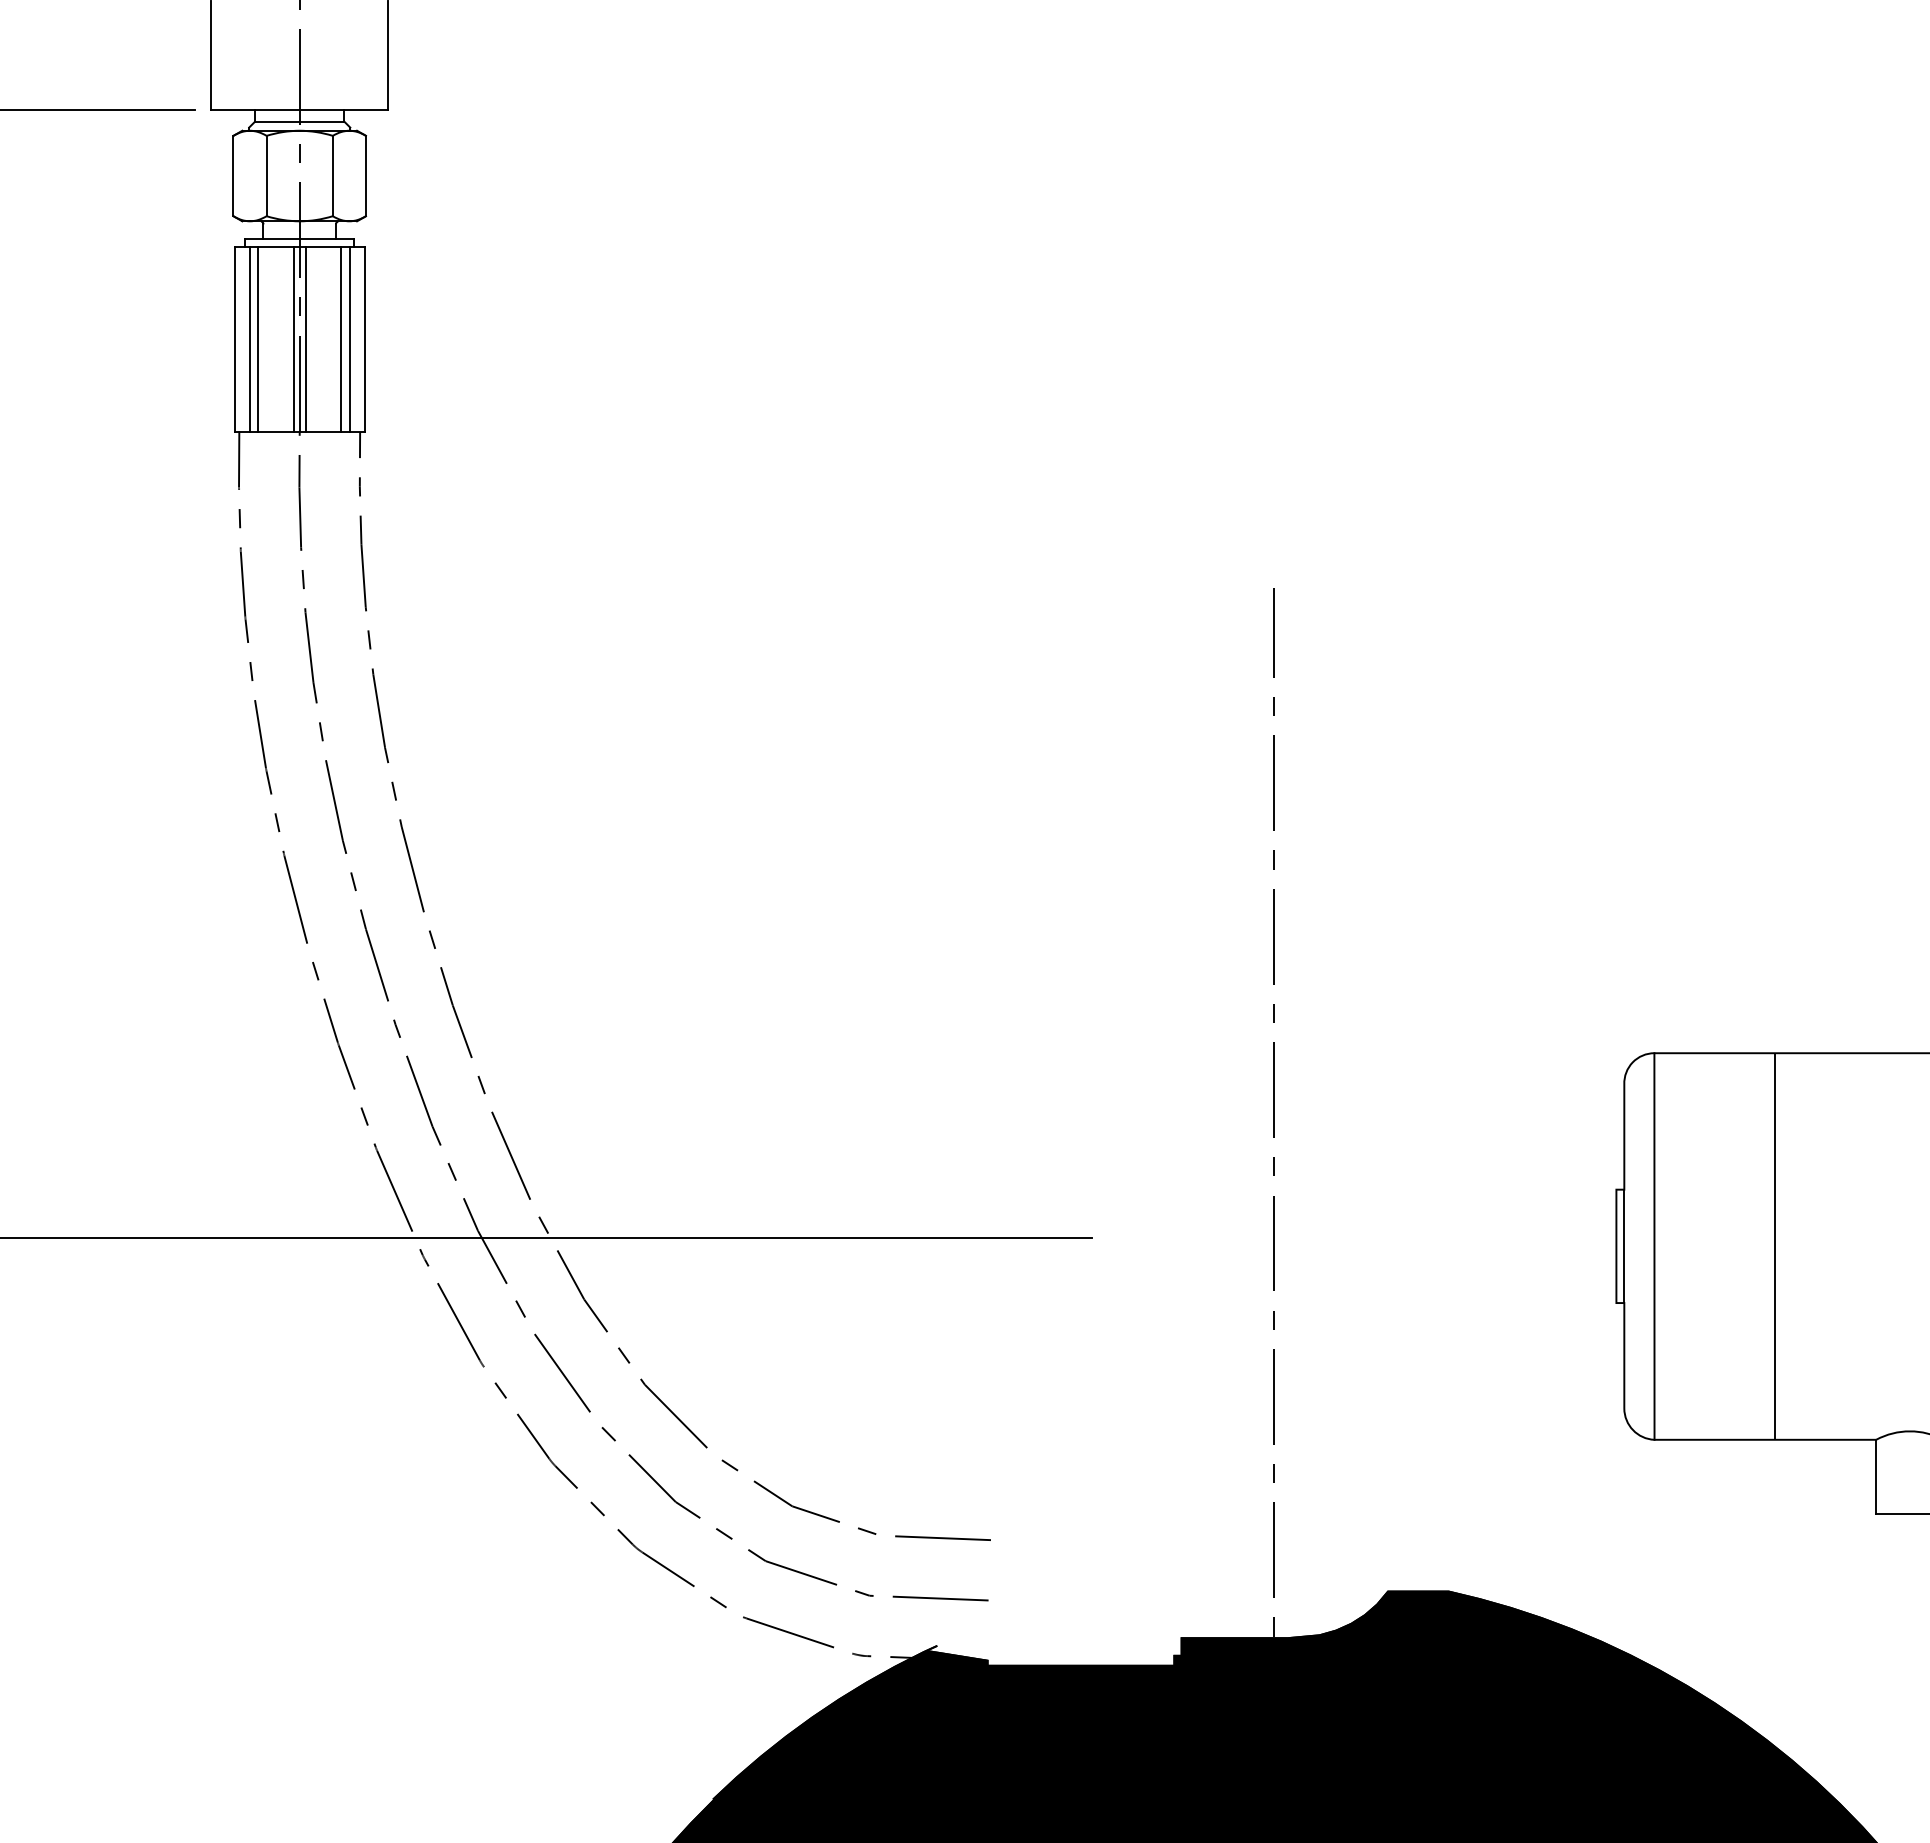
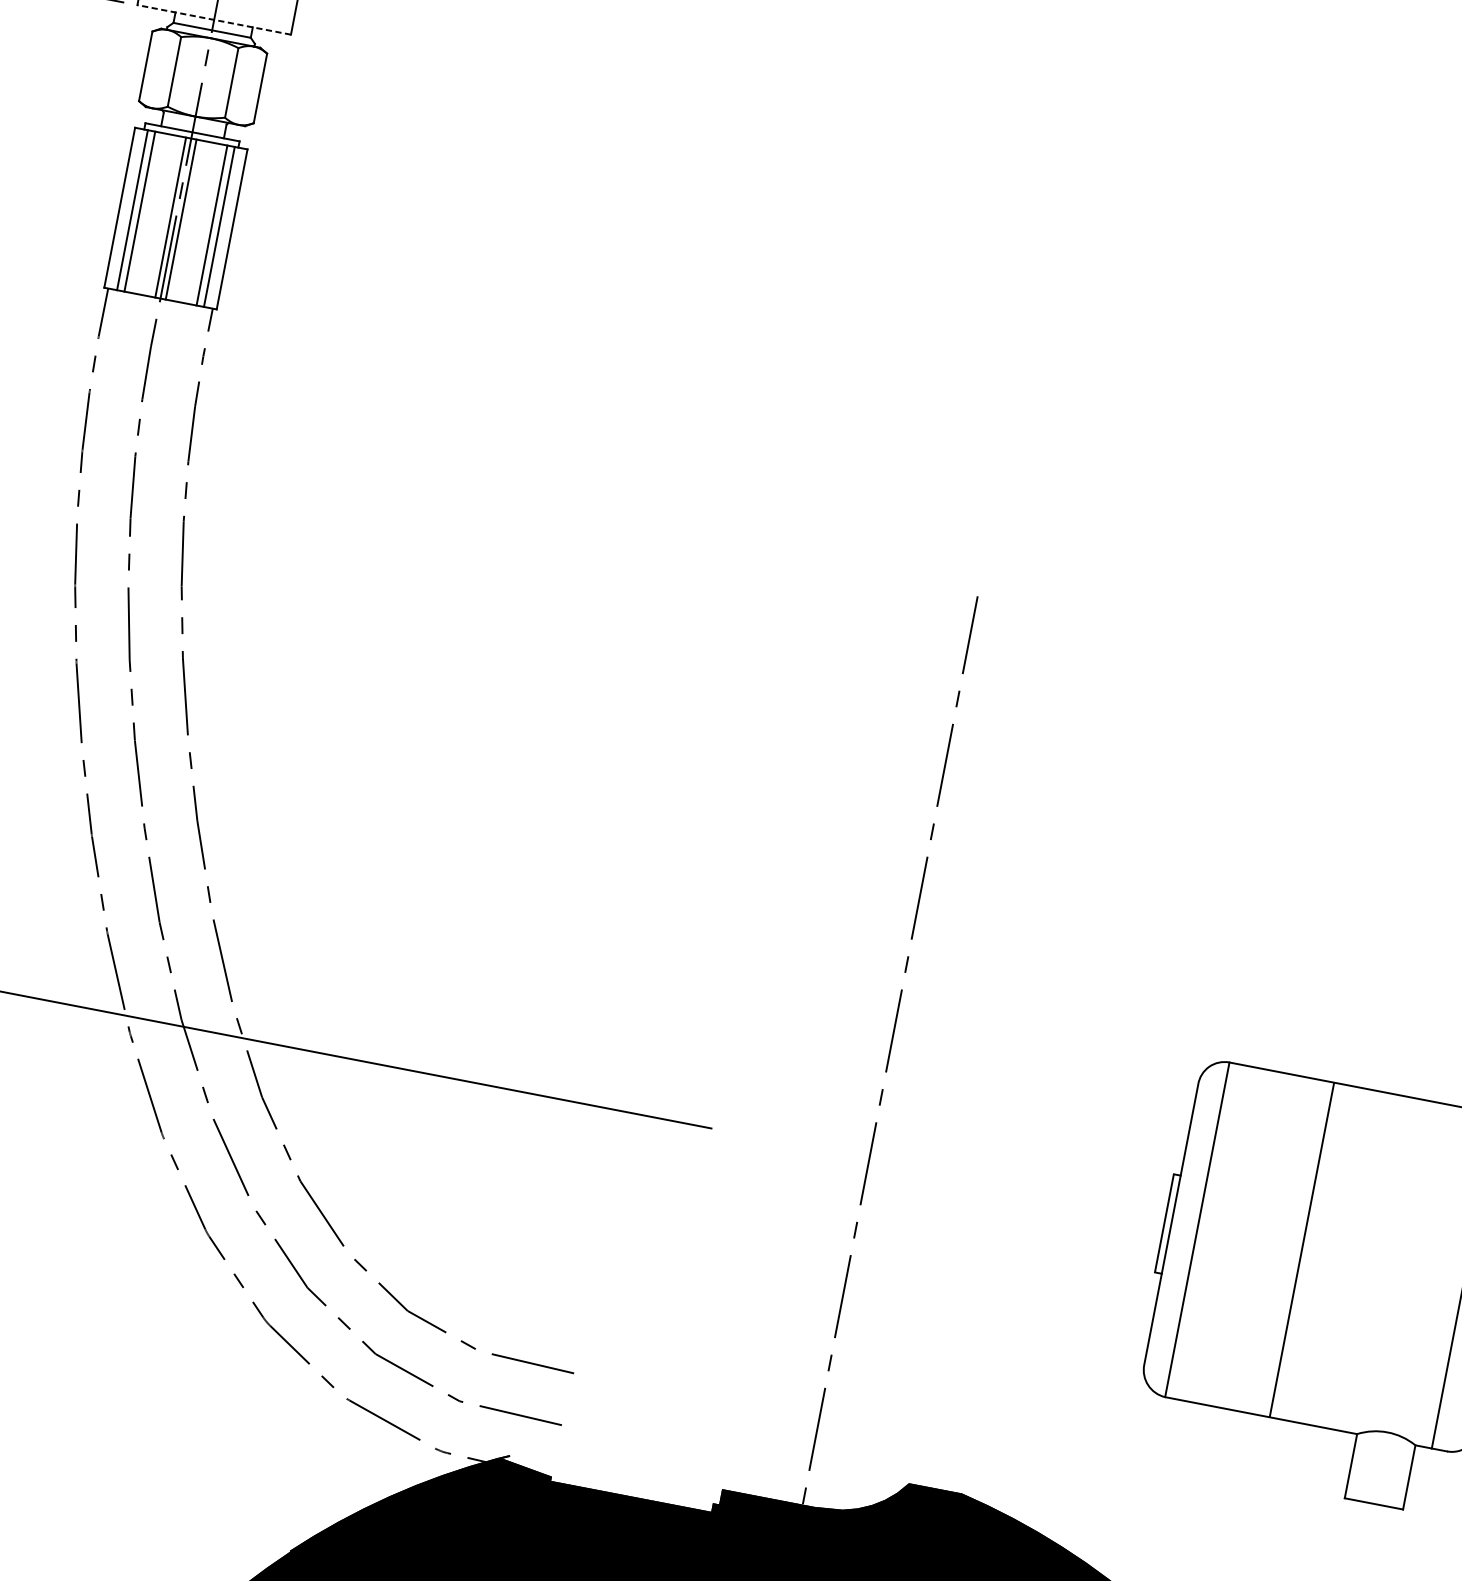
line: (299, 109) -> (214, 19), solid -> dashed

